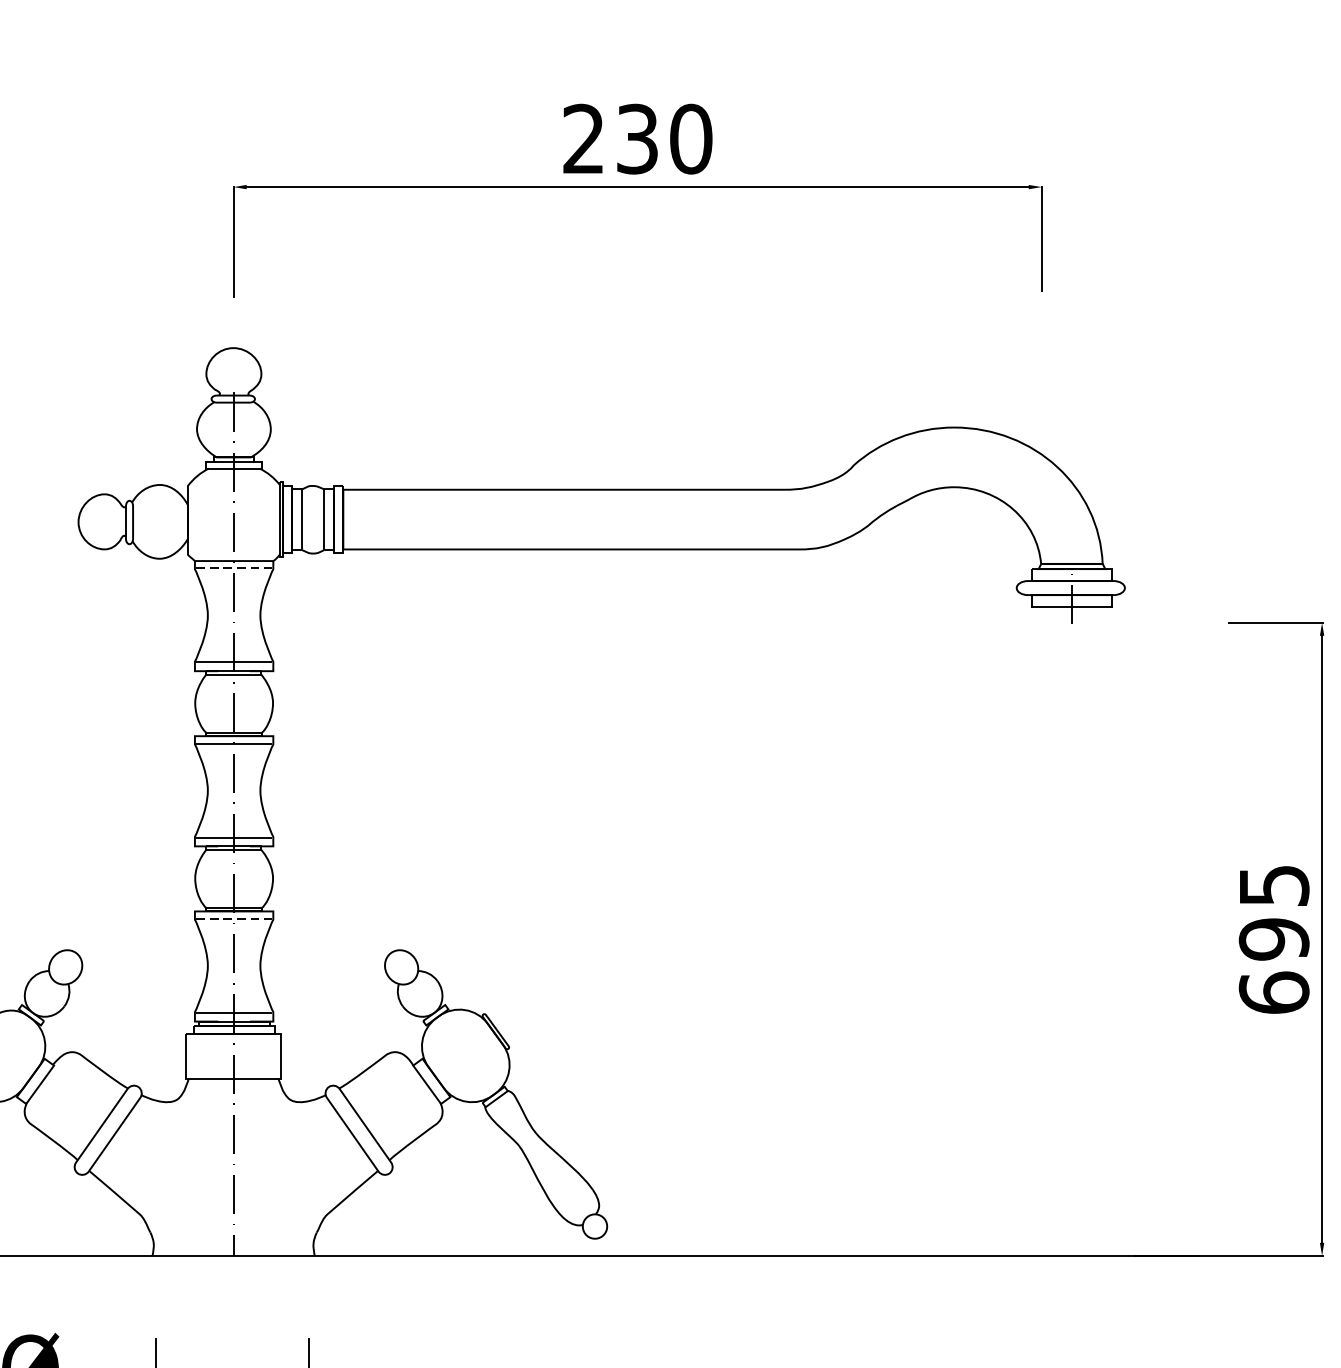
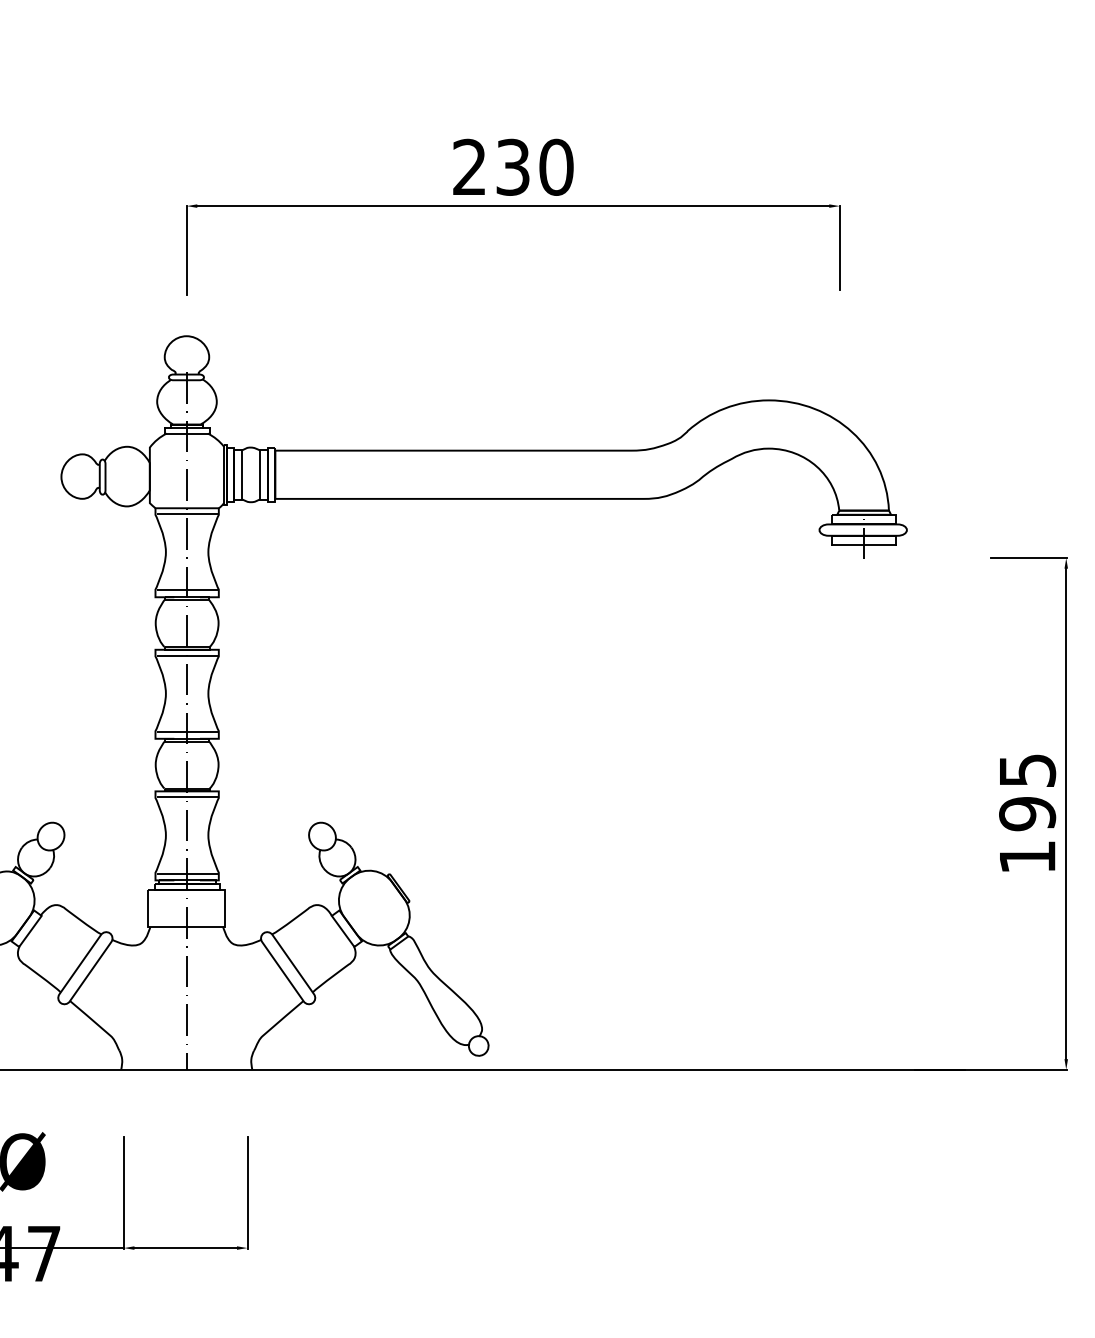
line: (234, 568) -> (187, 514), dashed -> solid
line: (234, 919) -> (187, 797), dashed -> solid
text: (1274, 992) -> (1027, 856), 695 -> 195

